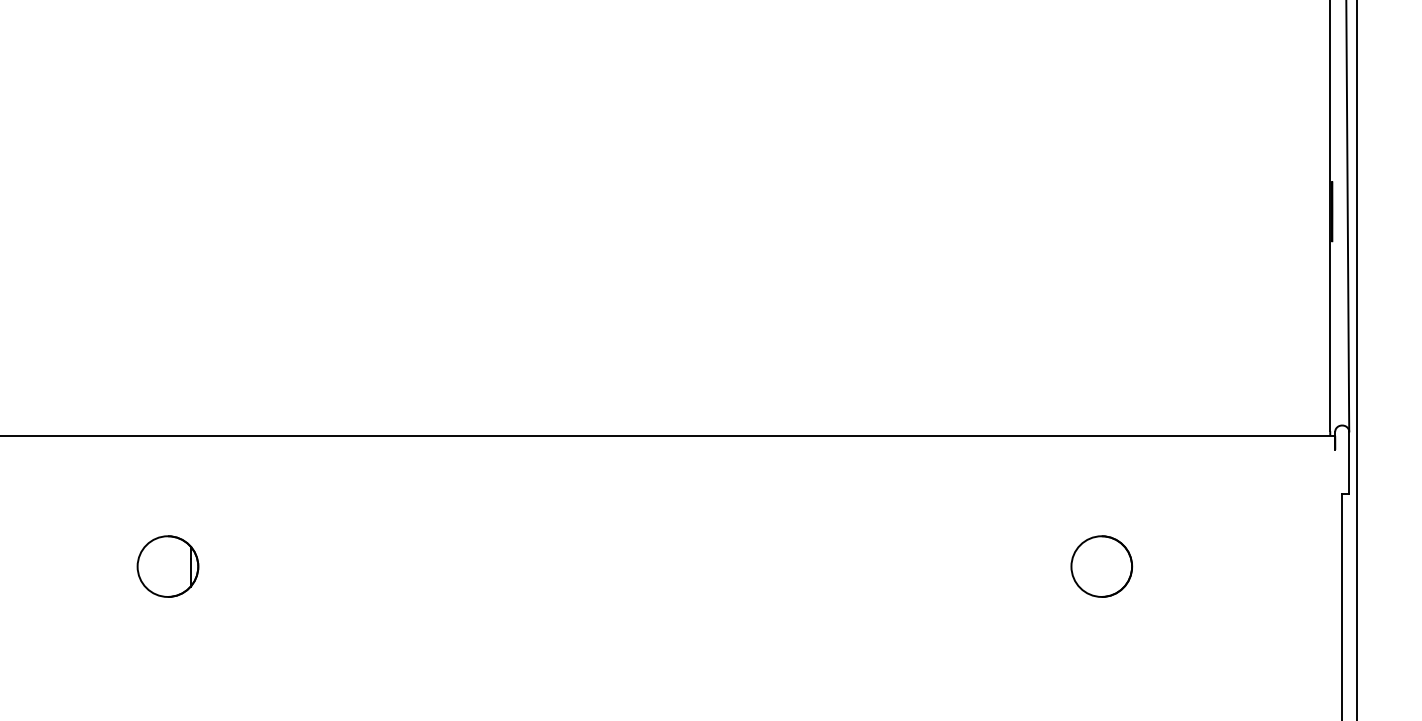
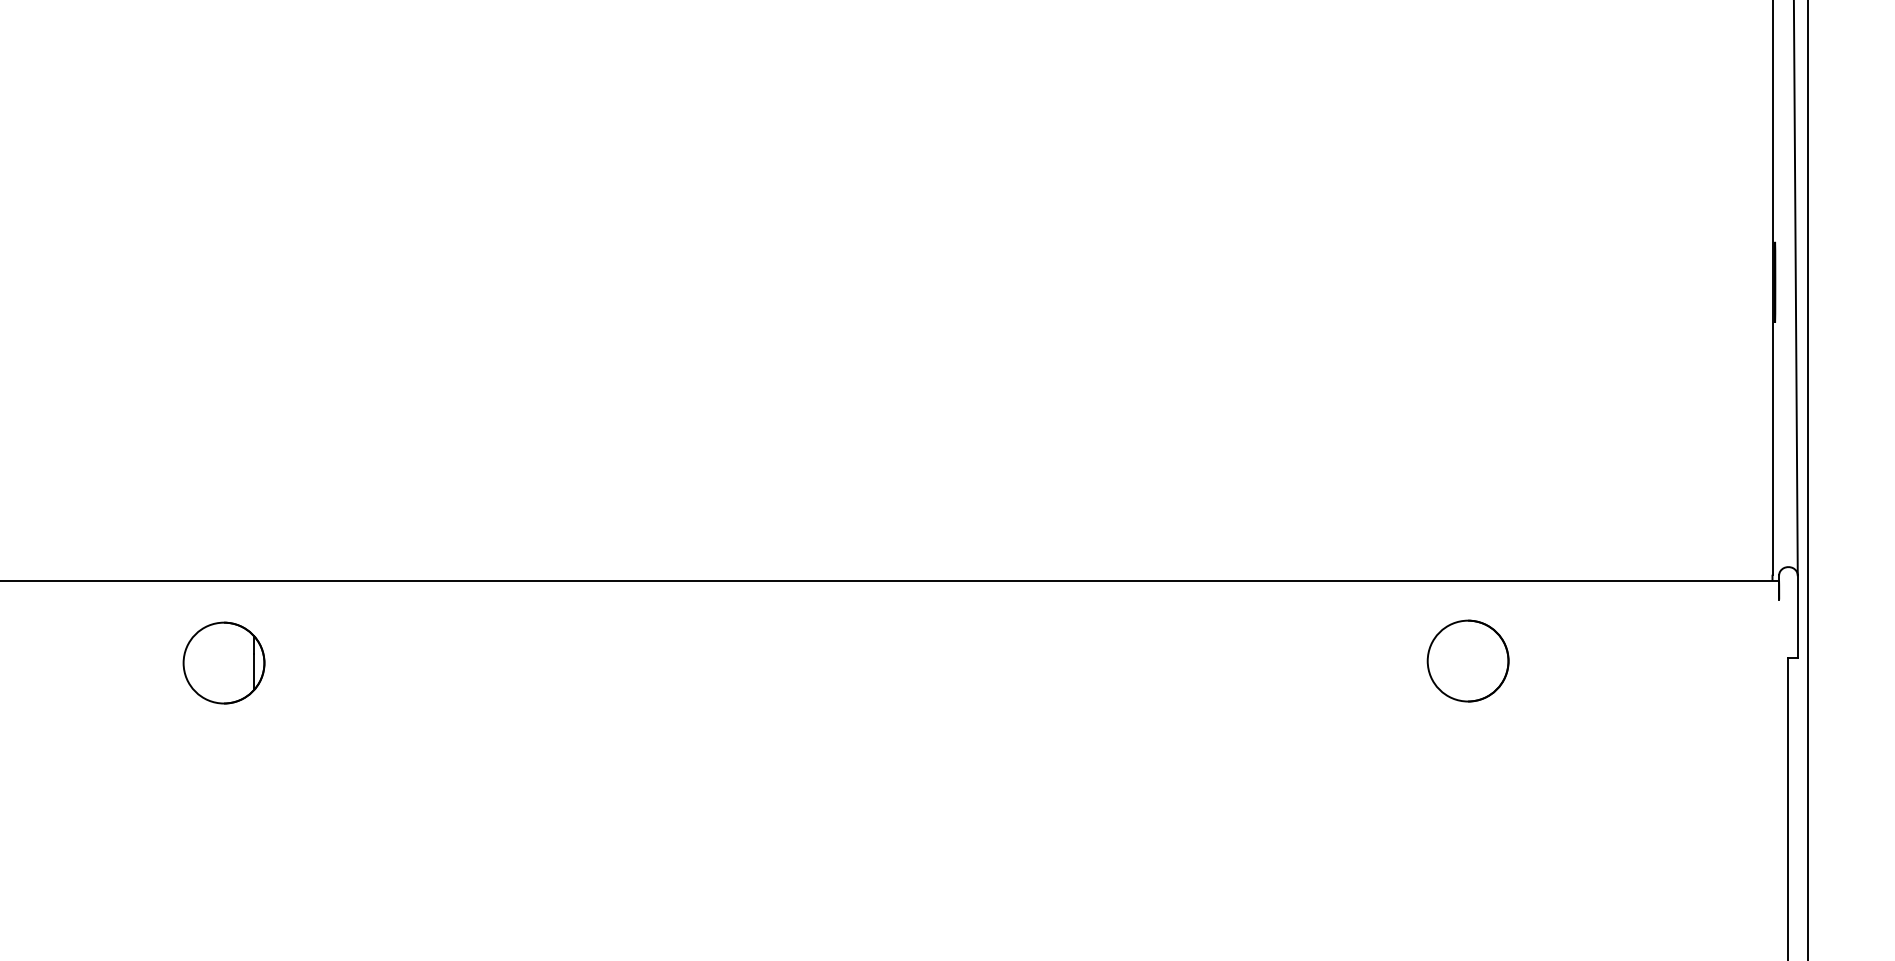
part: (167, 566) -> (223, 662), moved
part: (1101, 566) -> (1467, 660), moved

